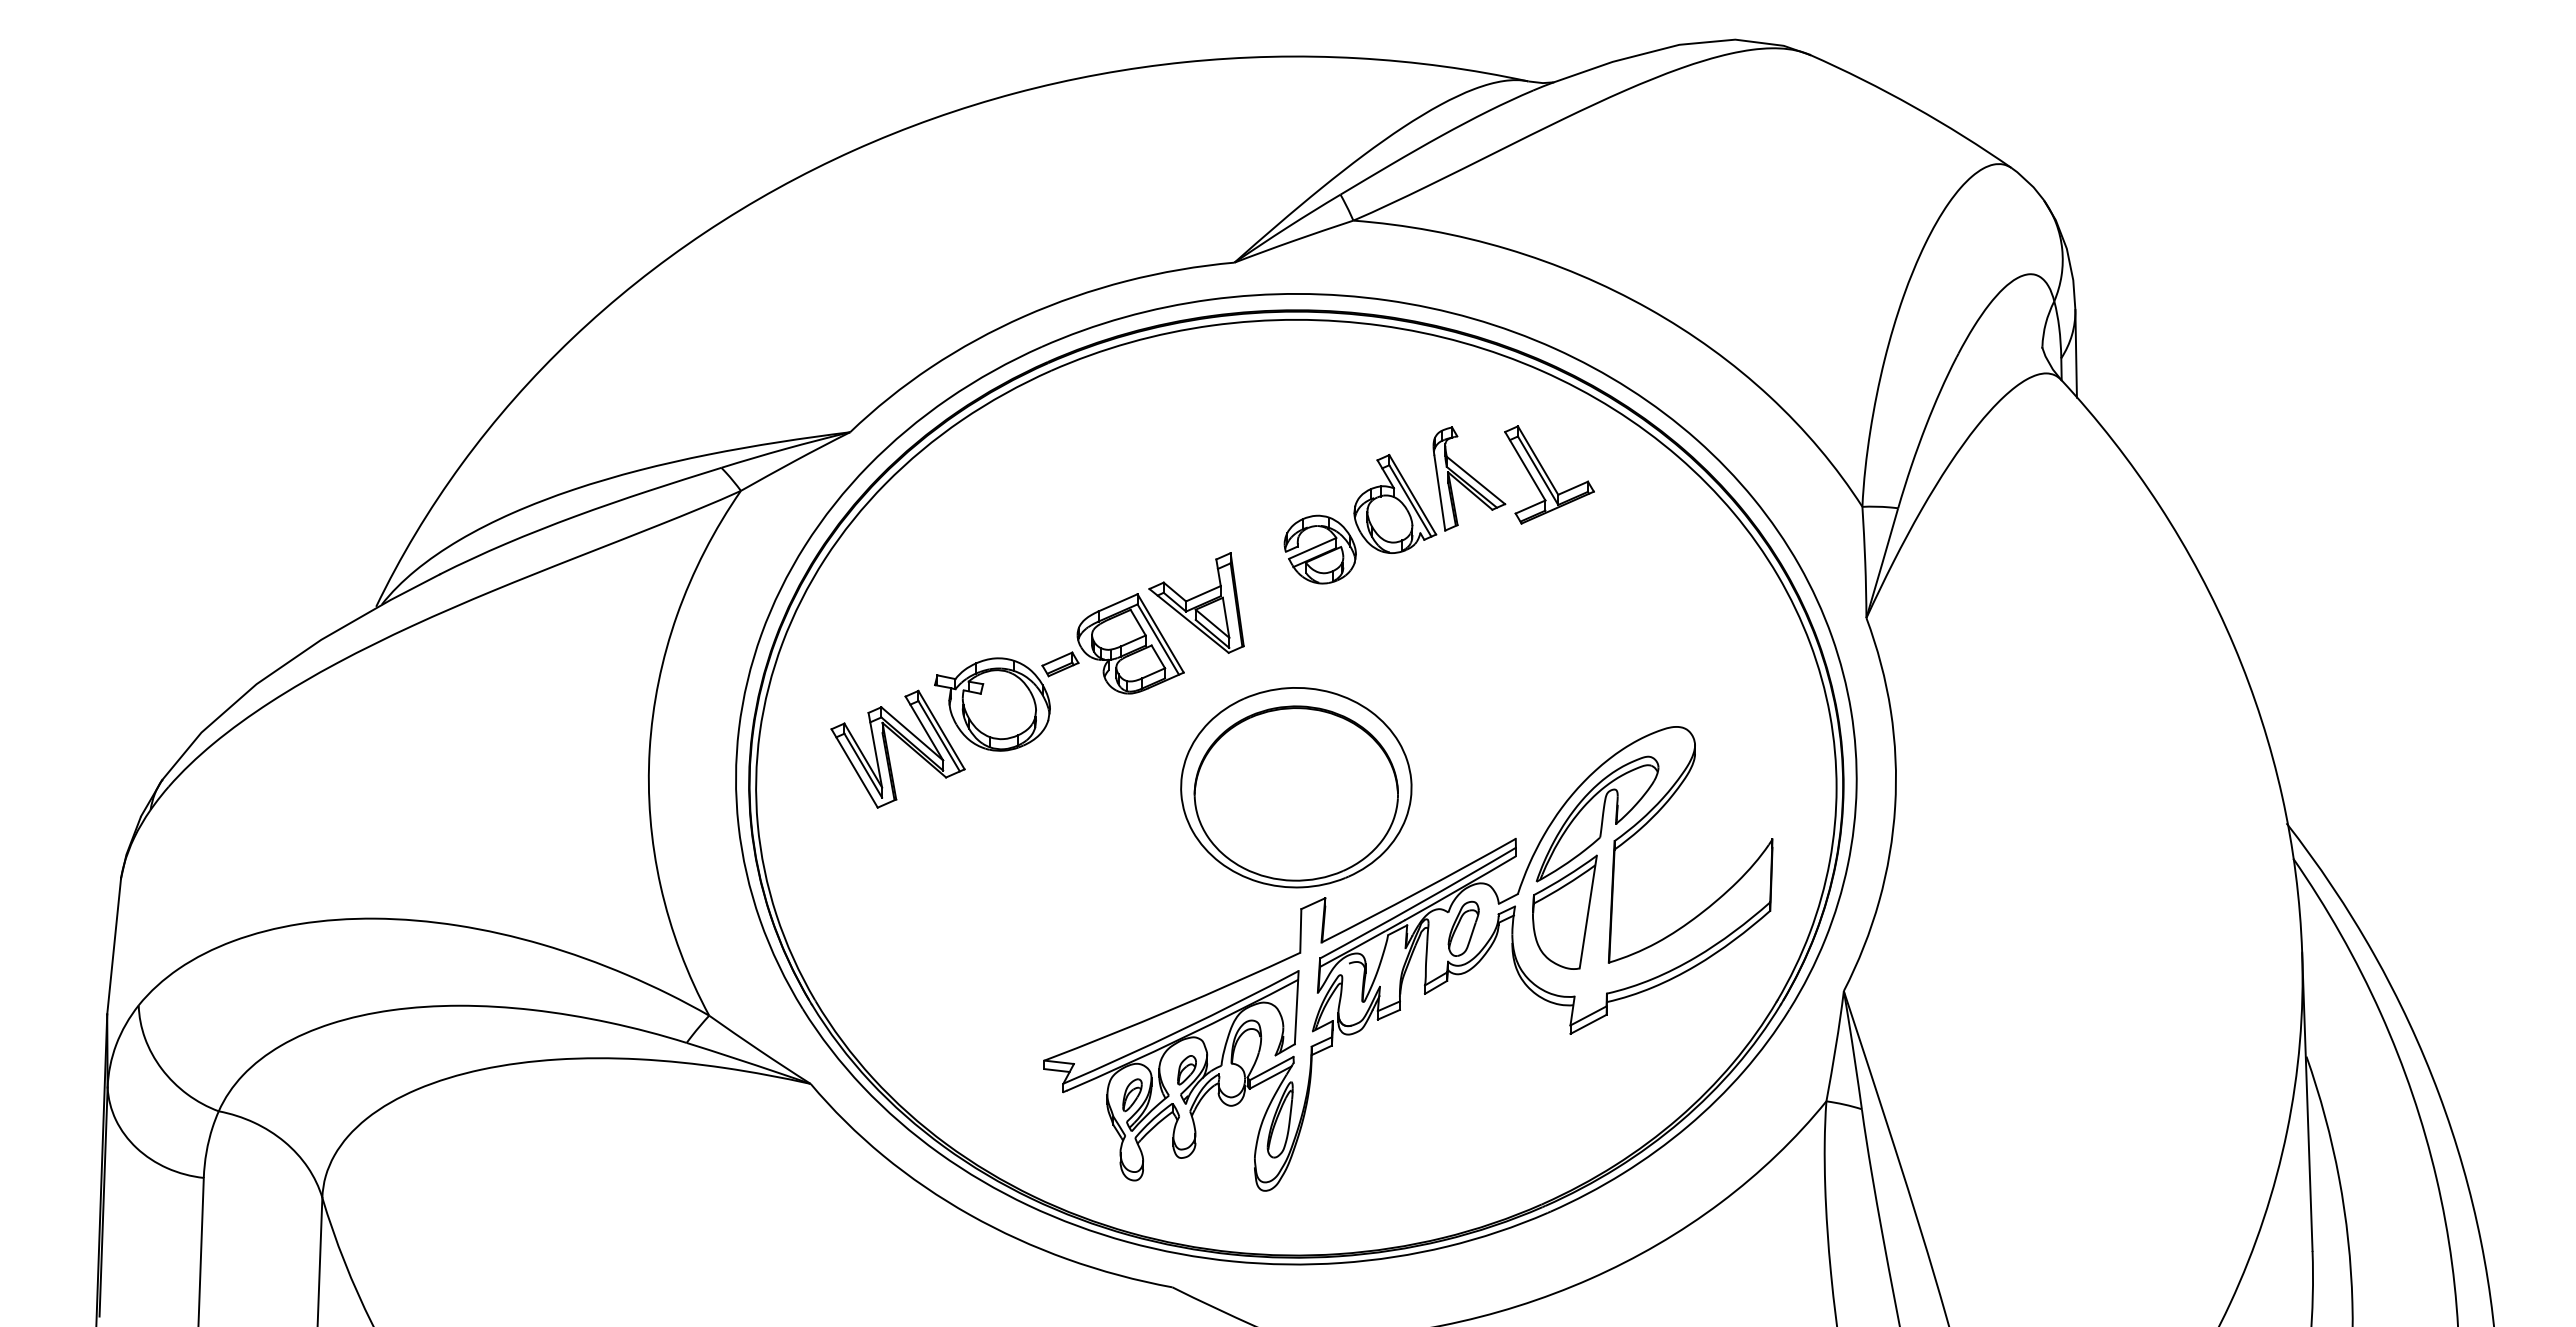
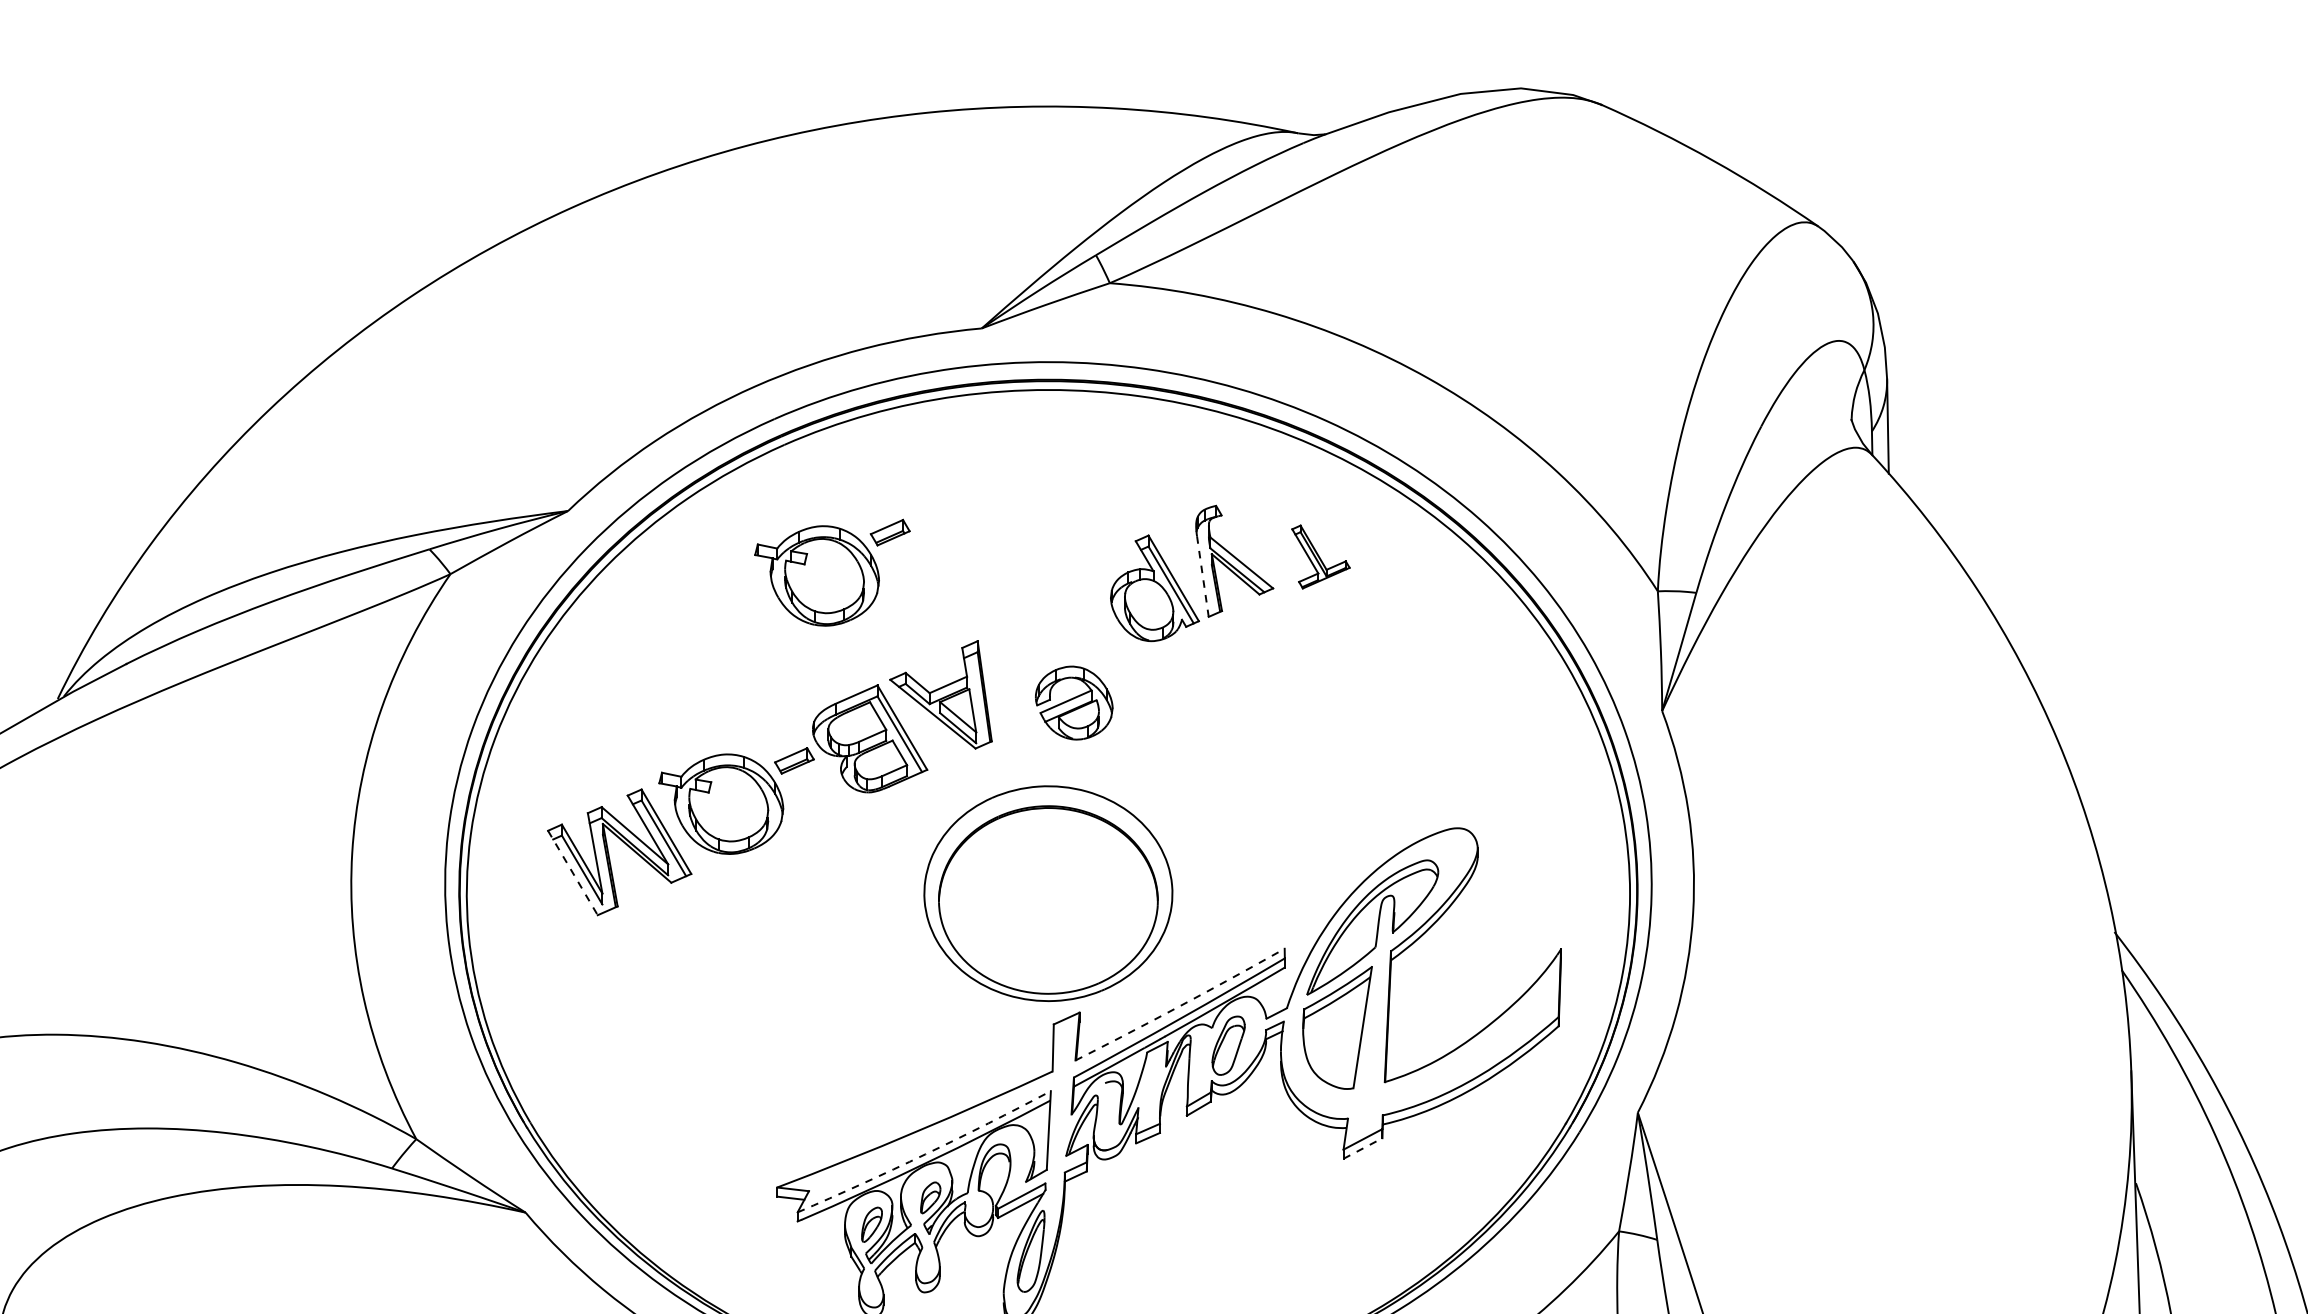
part: (1549, 474) -> (1320, 556), size x0.6
part: (1095, 489) -> (832, 572), added
line: (1439, 493) -> (1202, 576), solid -> dashed
part: (1319, 549) -> (1073, 702), moved
line: (854, 768) -> (572, 873), solid -> dashed
arc: (1419, 891) -> (1181, 1005), solid -> dashed
line: (1589, 1024) -> (1364, 1148), solid -> dashed
arc: (1182, 1029) -> (925, 1154), solid -> dashed

